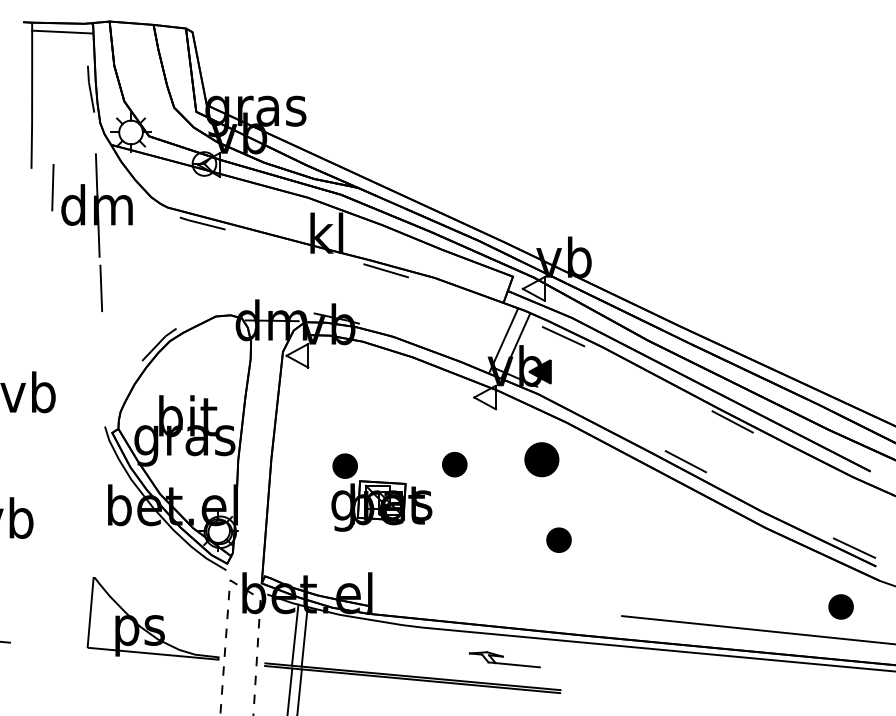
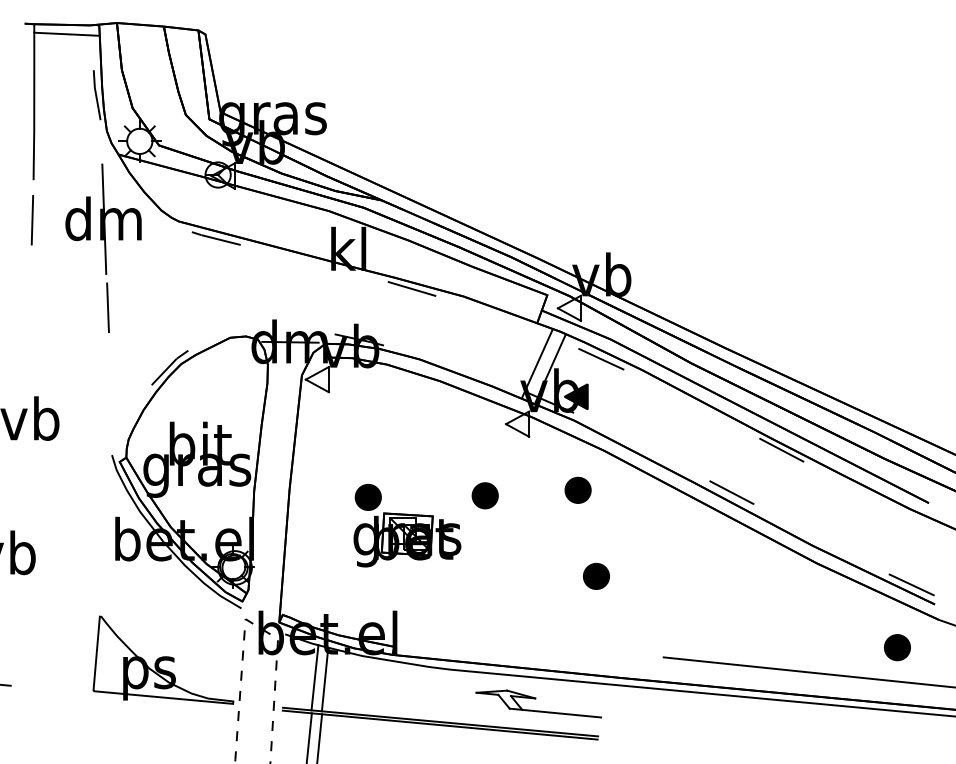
line: (52, 187) -> (32, 220), moved
part: (541, 458) -> (577, 489), size x0.71
part: (504, 659) -> (538, 703), size x1.67

